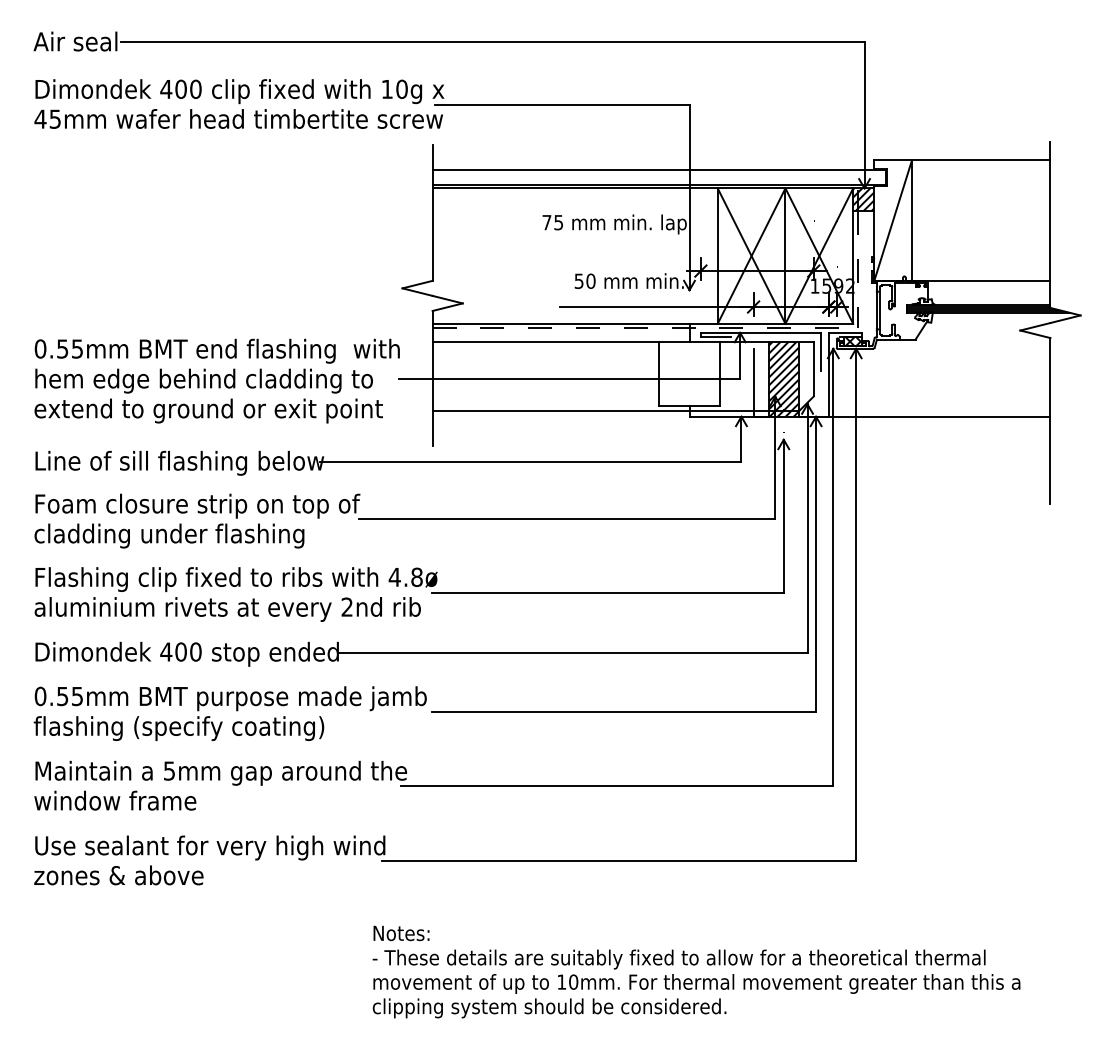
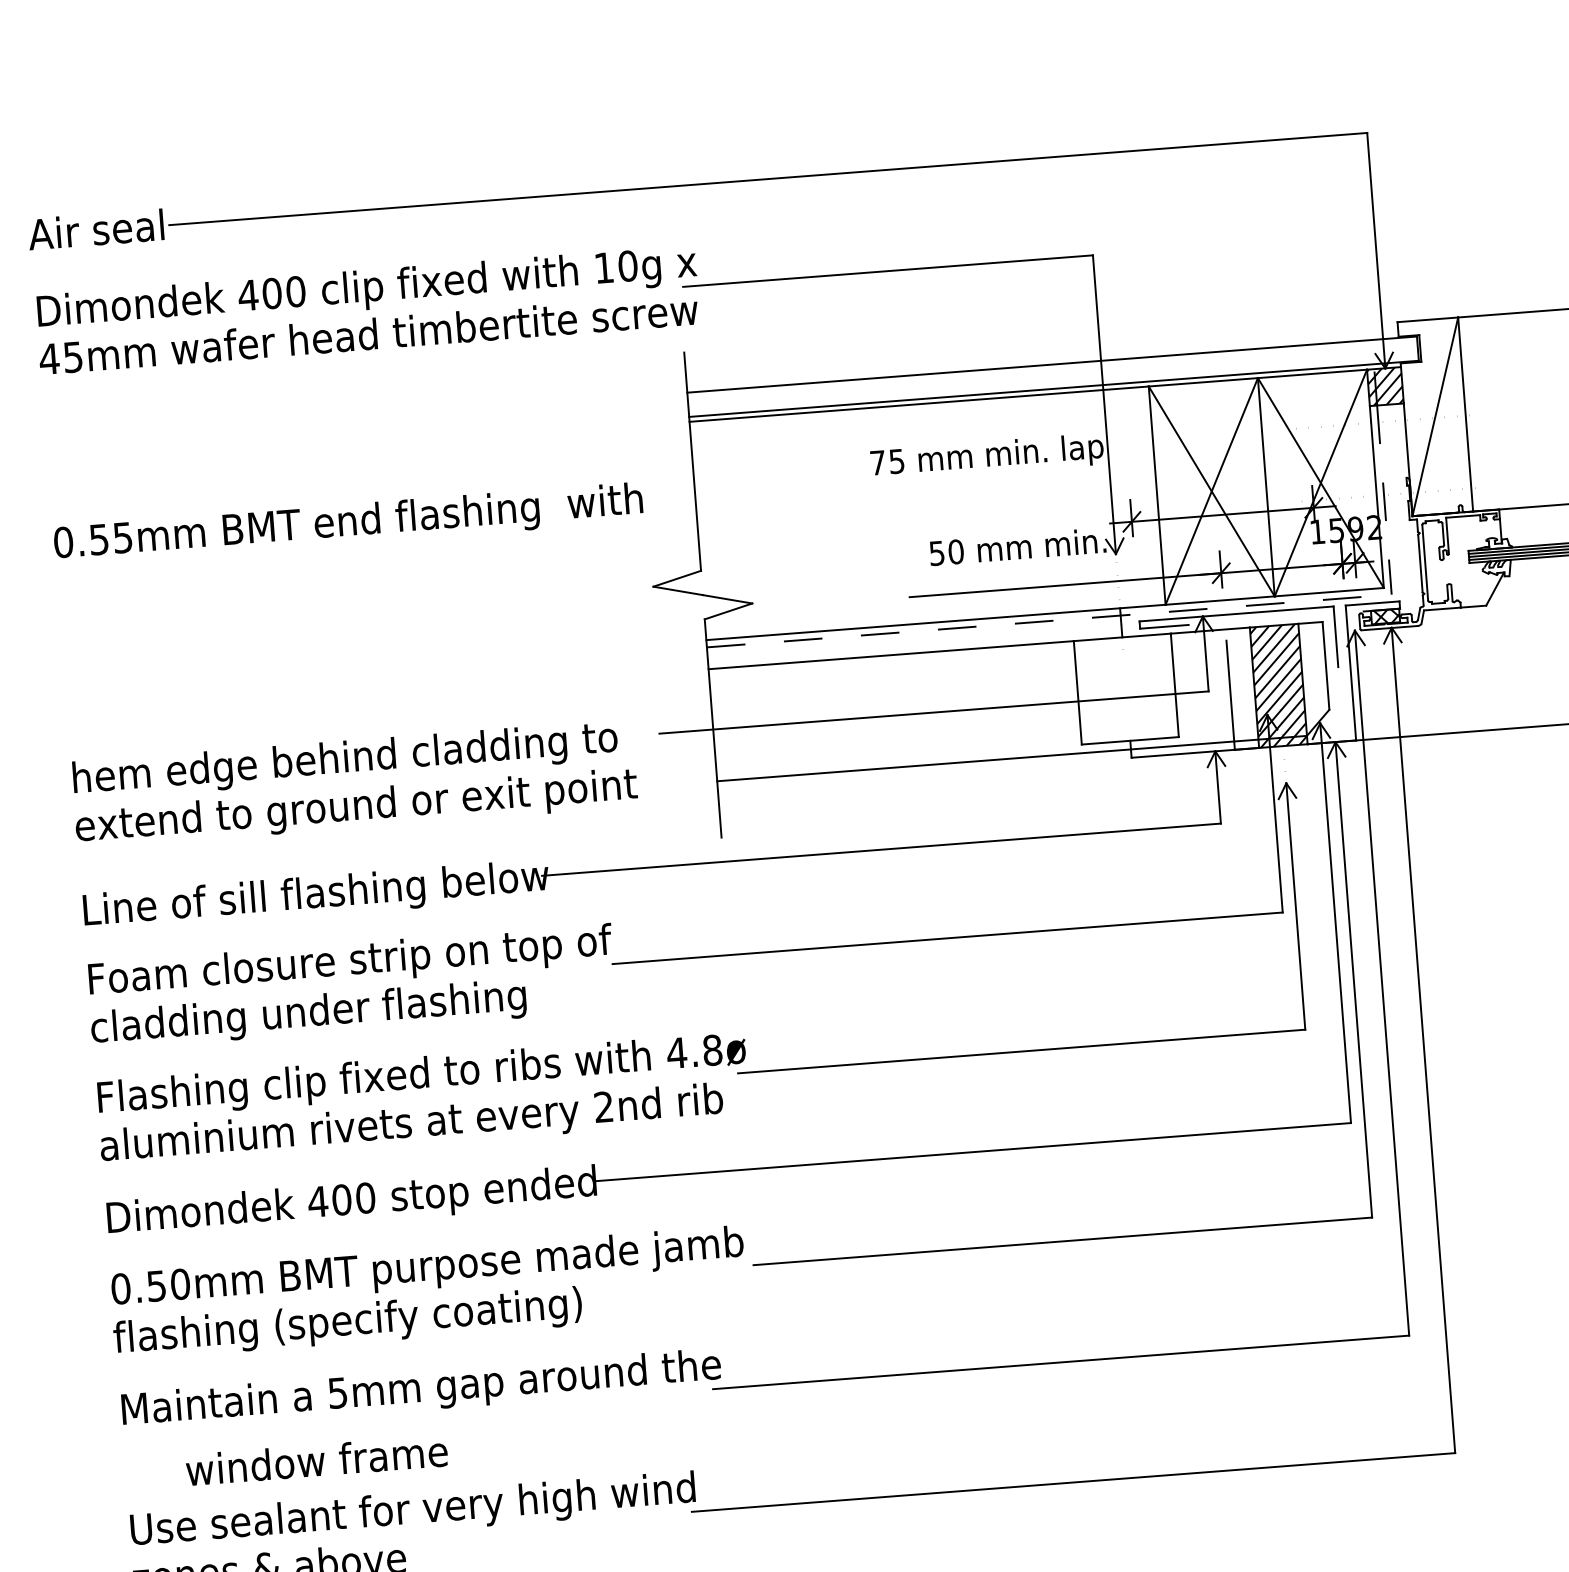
text: (216, 350) -> (347, 522), moved
text: (77, 696) -> (180, 1284), 0.55mm -> 0.50mm
text: (115, 800) -> (317, 1460), moved

